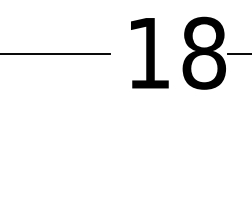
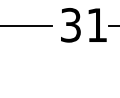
text: (177, 53) -> (84, 25), 18 -> 31

